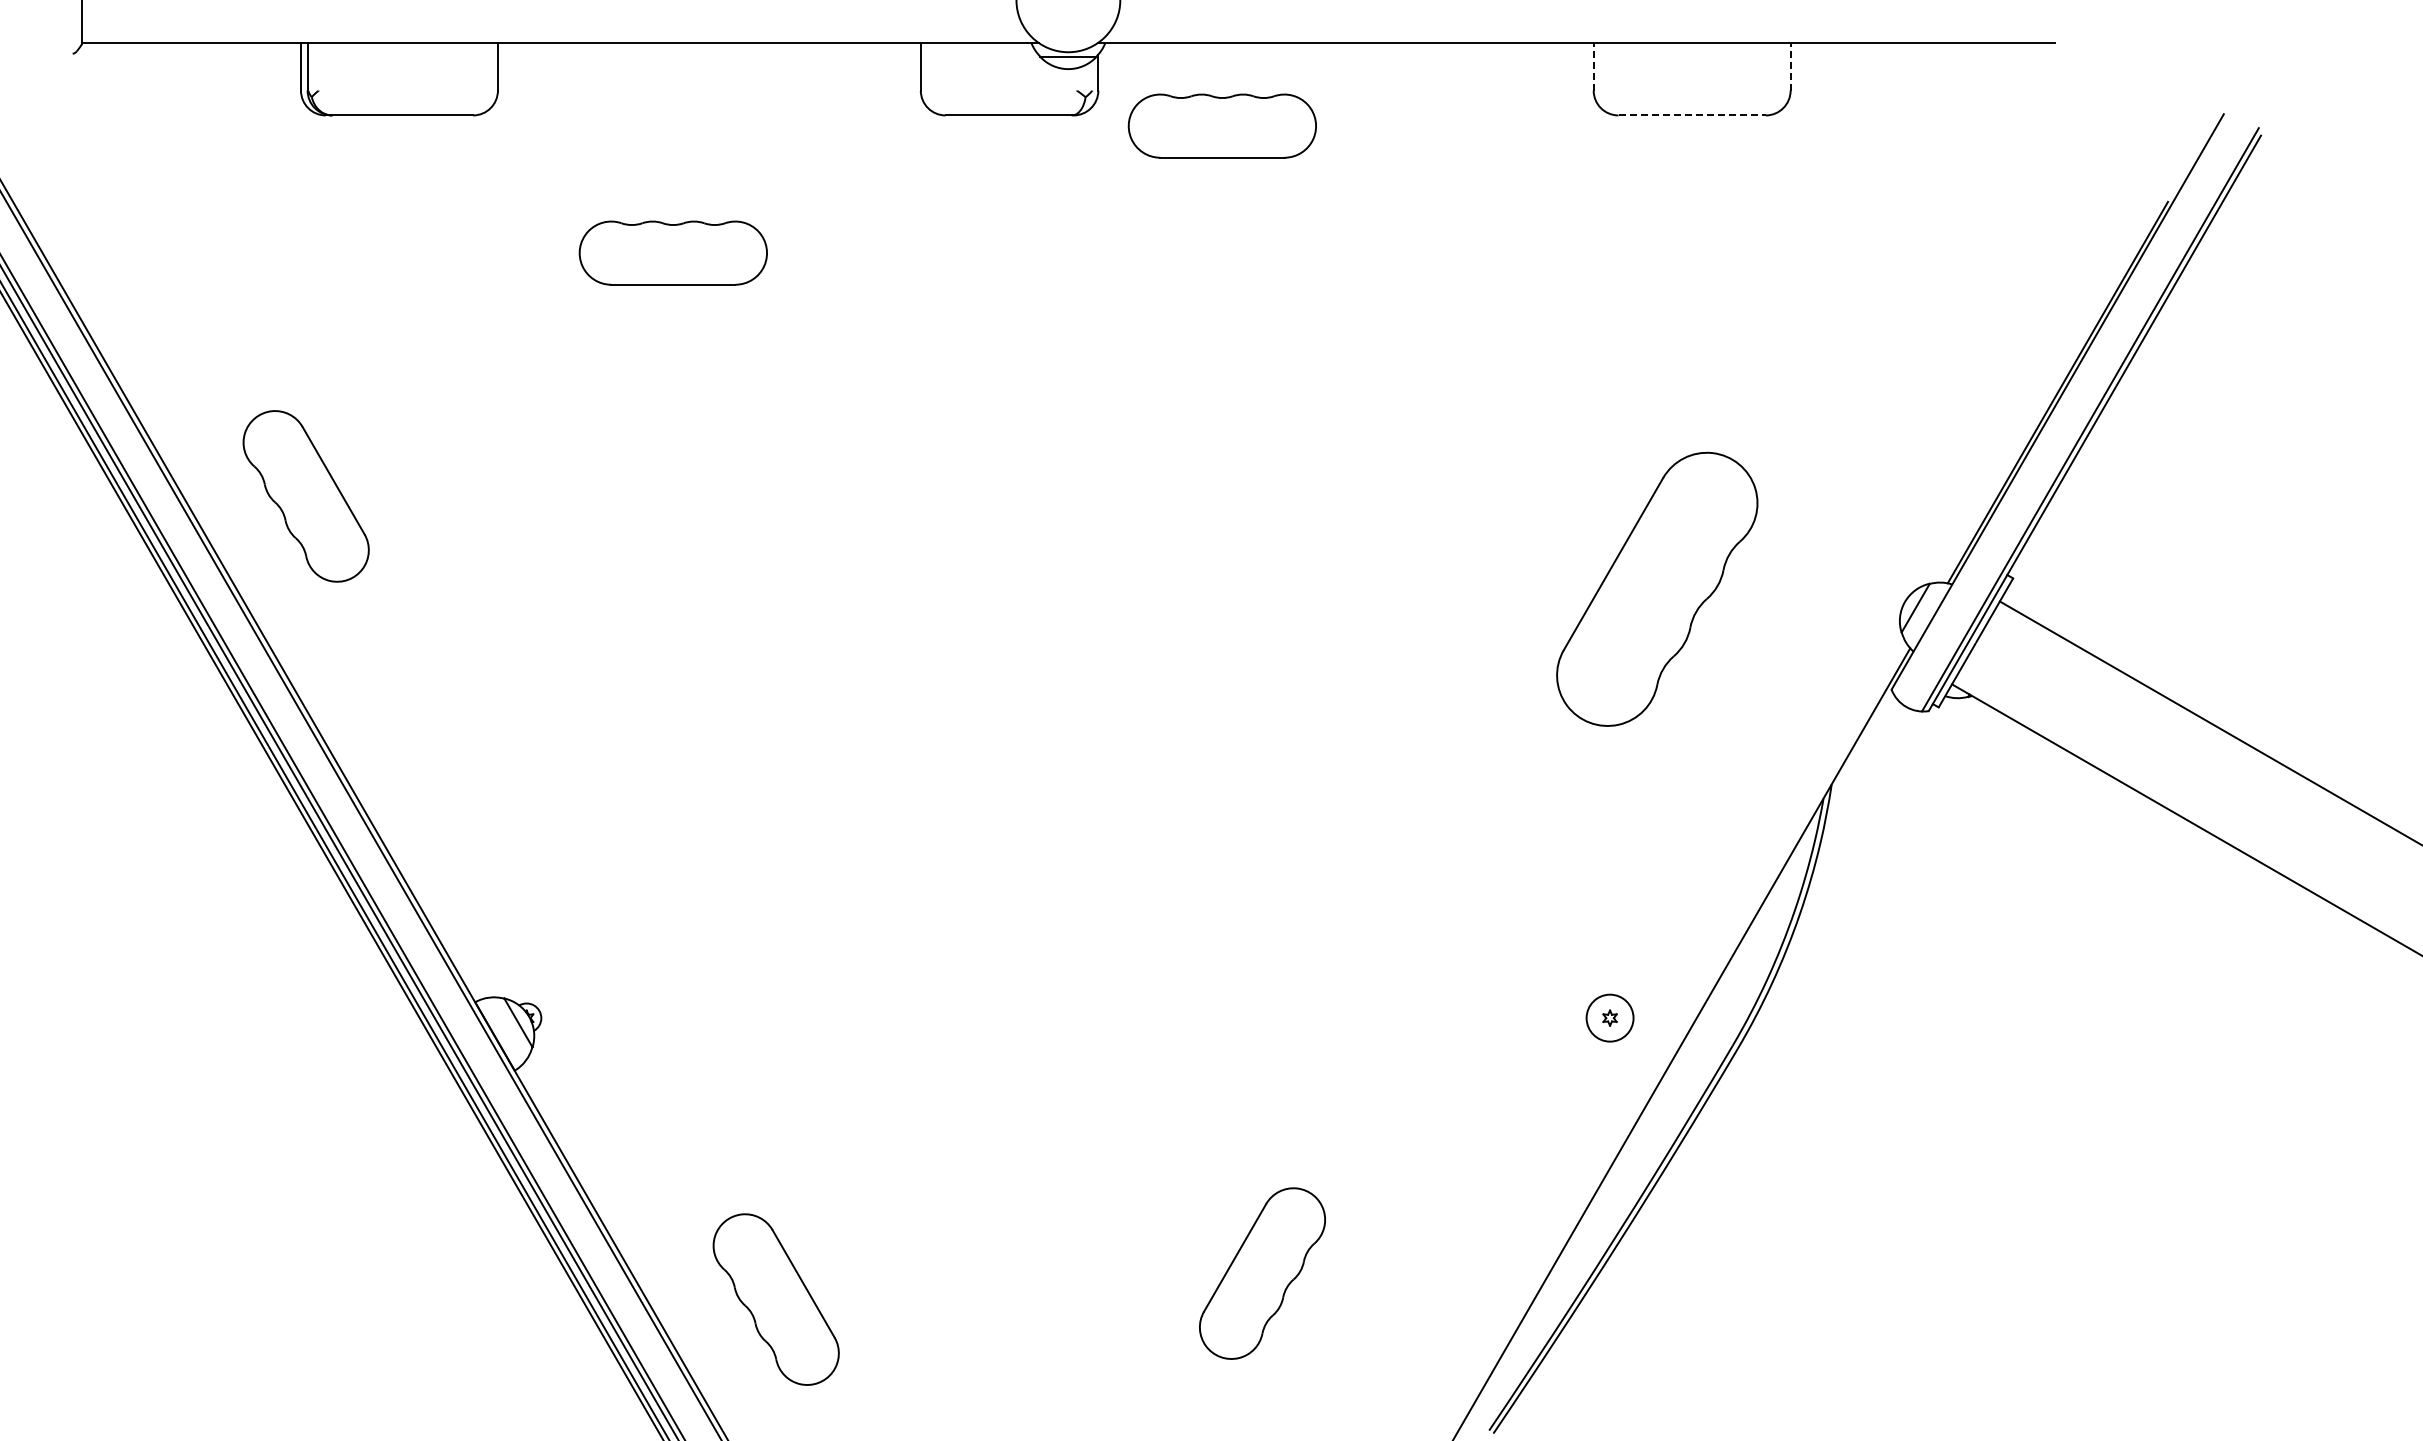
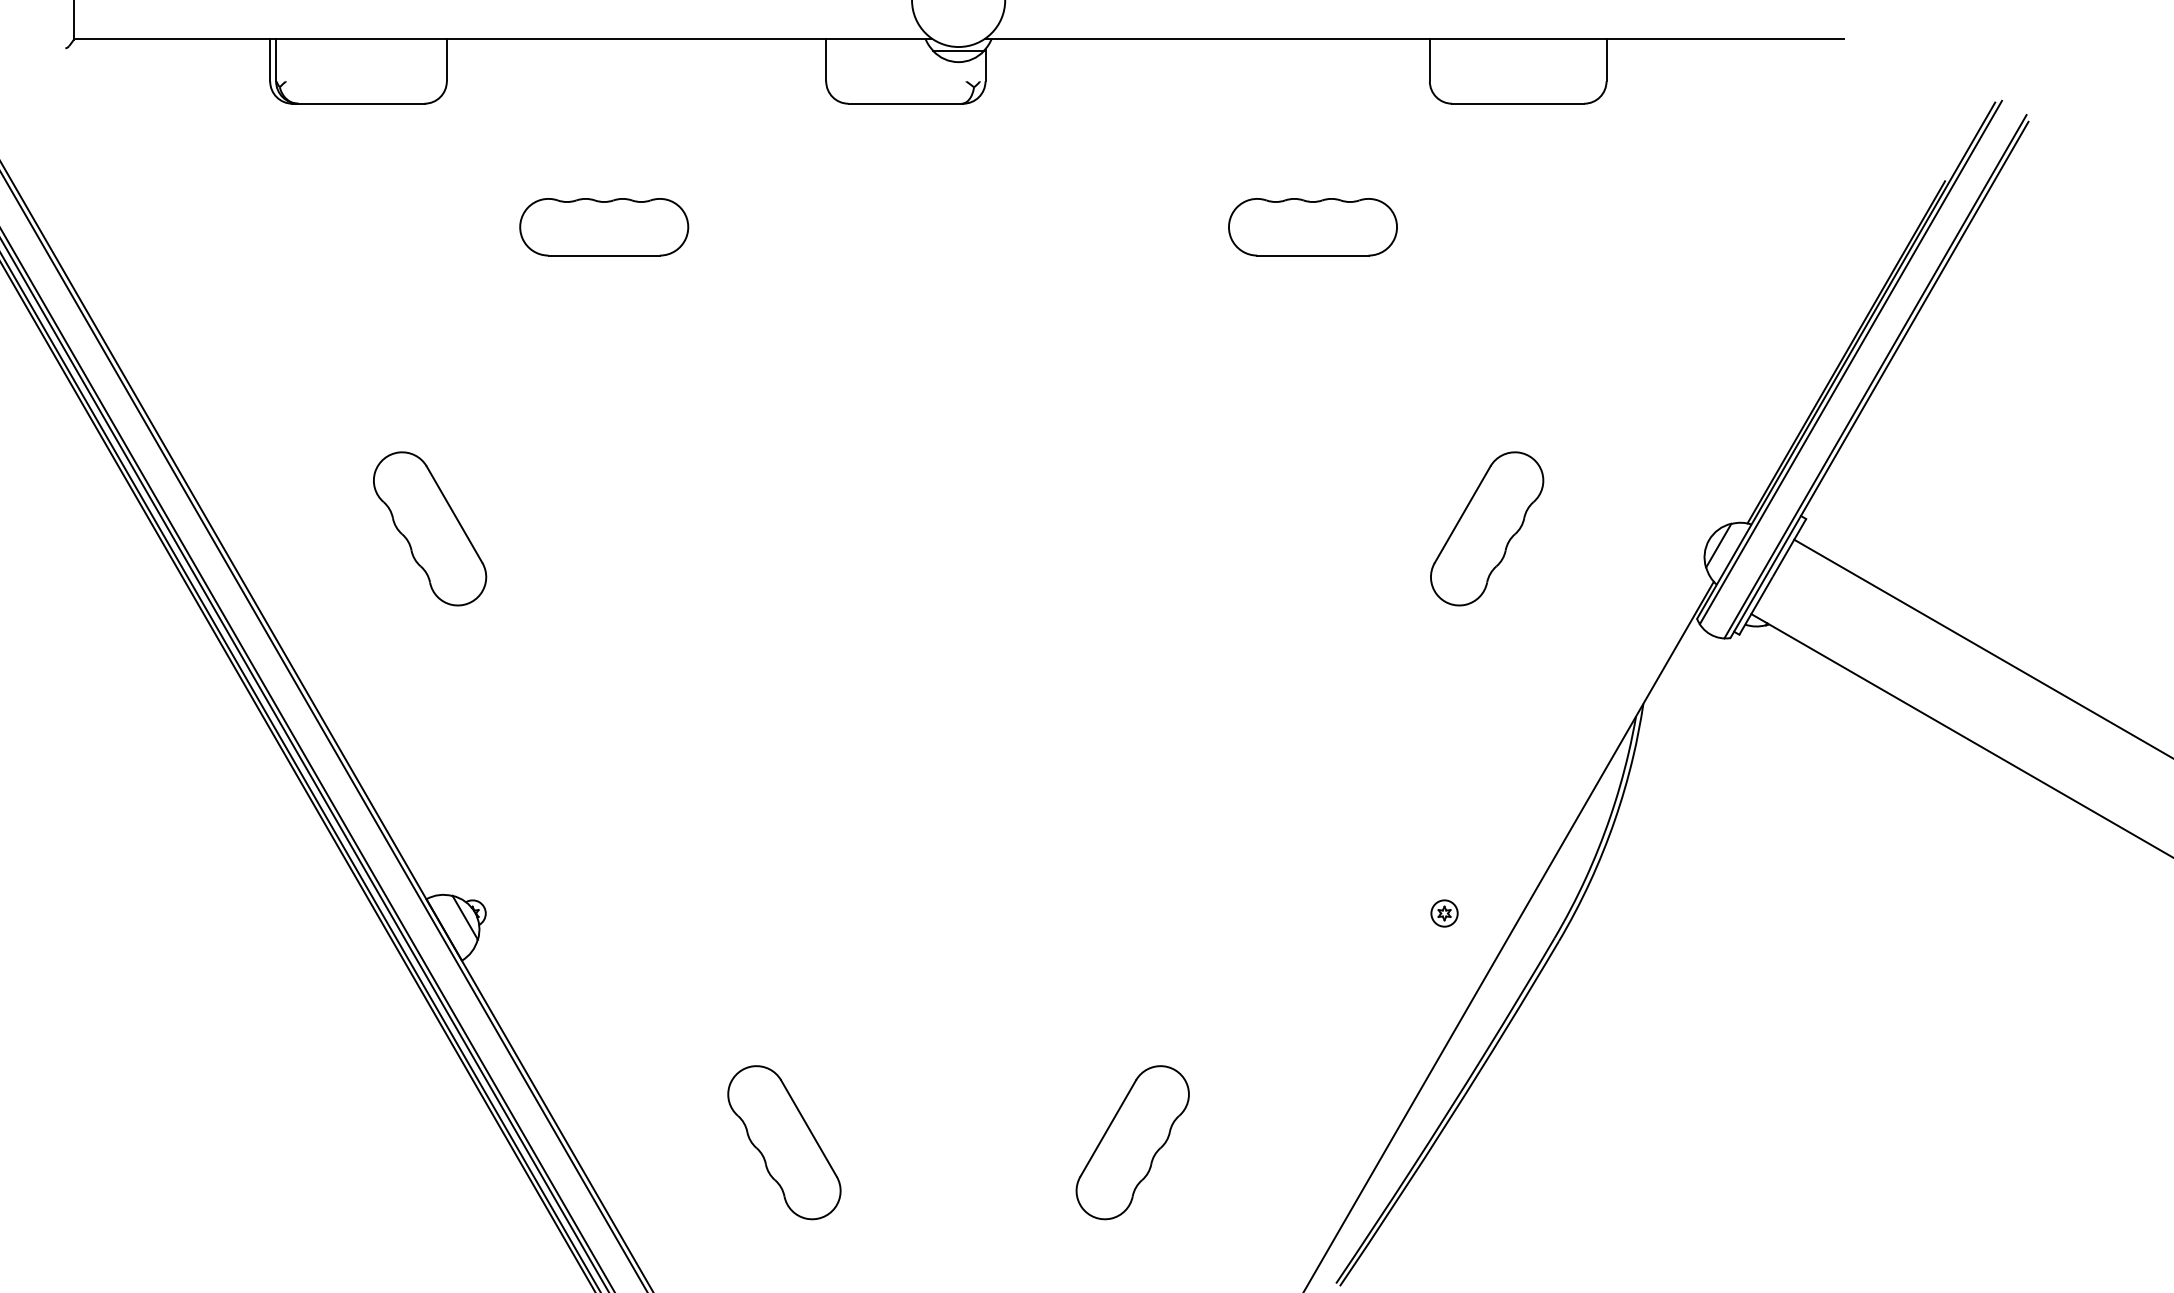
line: (1593, 66) -> (1429, 59), dashed -> solid
line: (1790, 66) -> (1606, 59), dashed -> solid
line: (1692, 115) -> (1518, 103), dashed -> solid
part: (1221, 125) -> (1312, 226), moved
line: (2062, 403) -> (1850, 362), added
part: (305, 496) -> (429, 528), moved
part: (1657, 589) -> (1487, 528), size x0.62
circle: (1609, 1017) -> (1444, 912), size x0.62
part: (775, 1299) -> (783, 1142), moved

